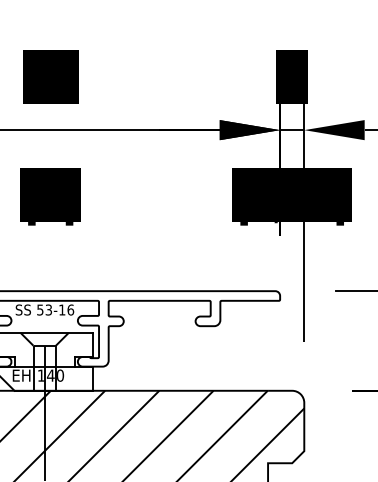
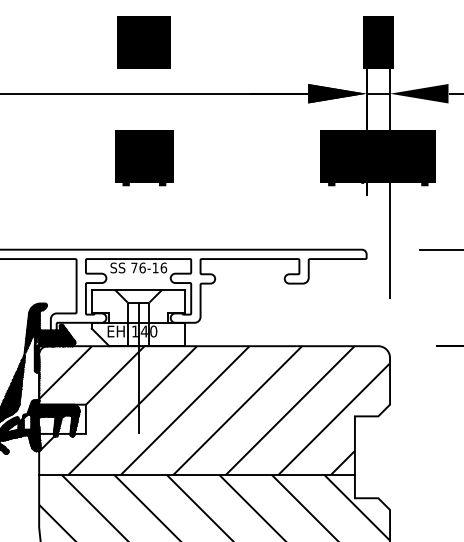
text: (44, 309) -> (138, 267), 53-16 -> 76-16

